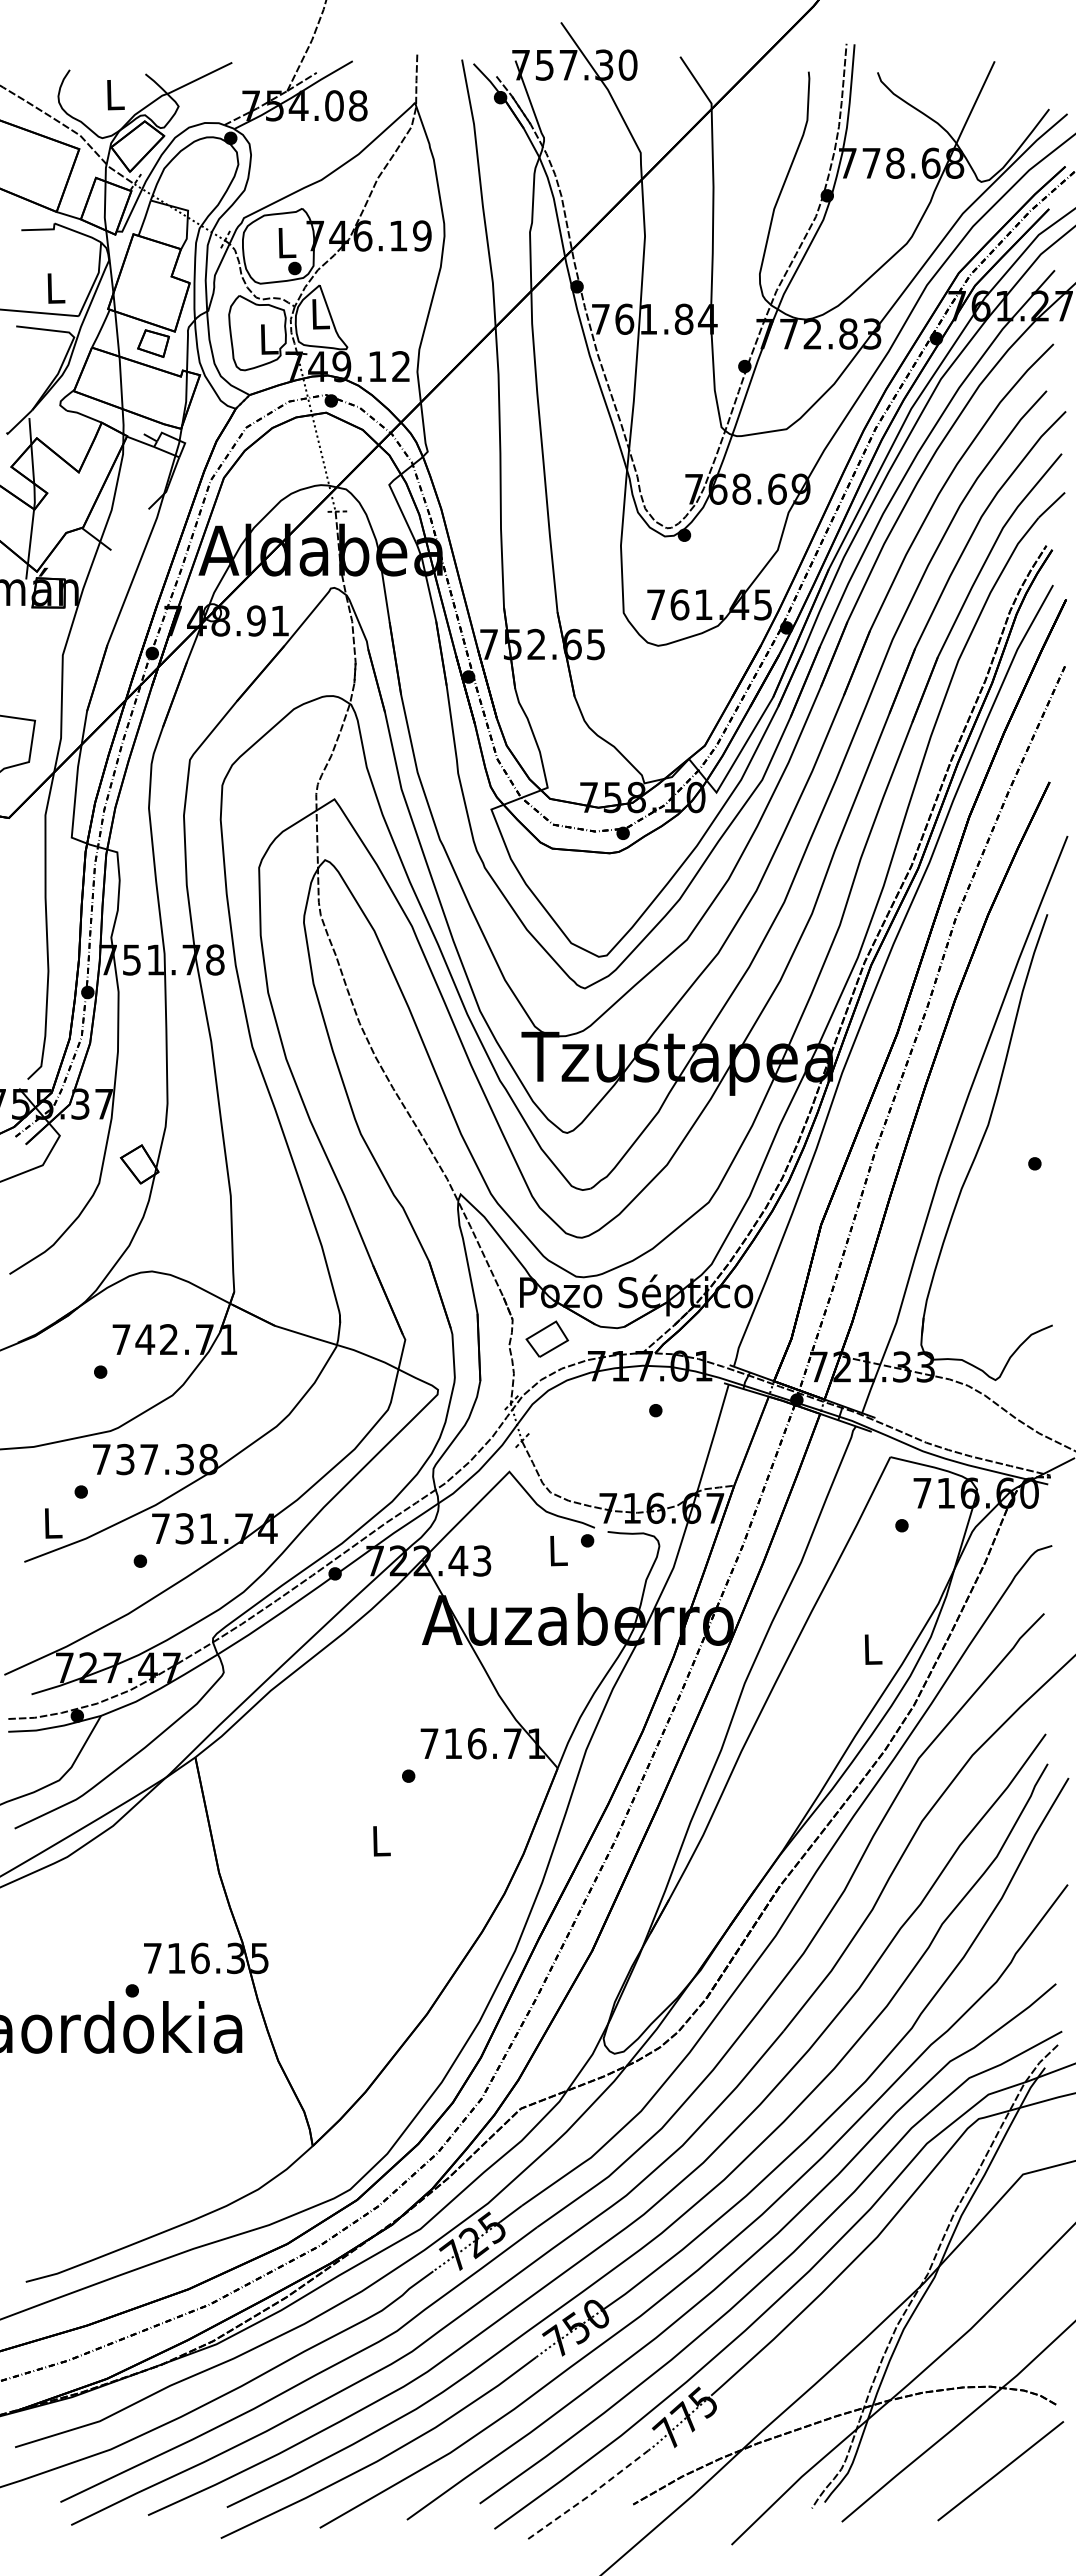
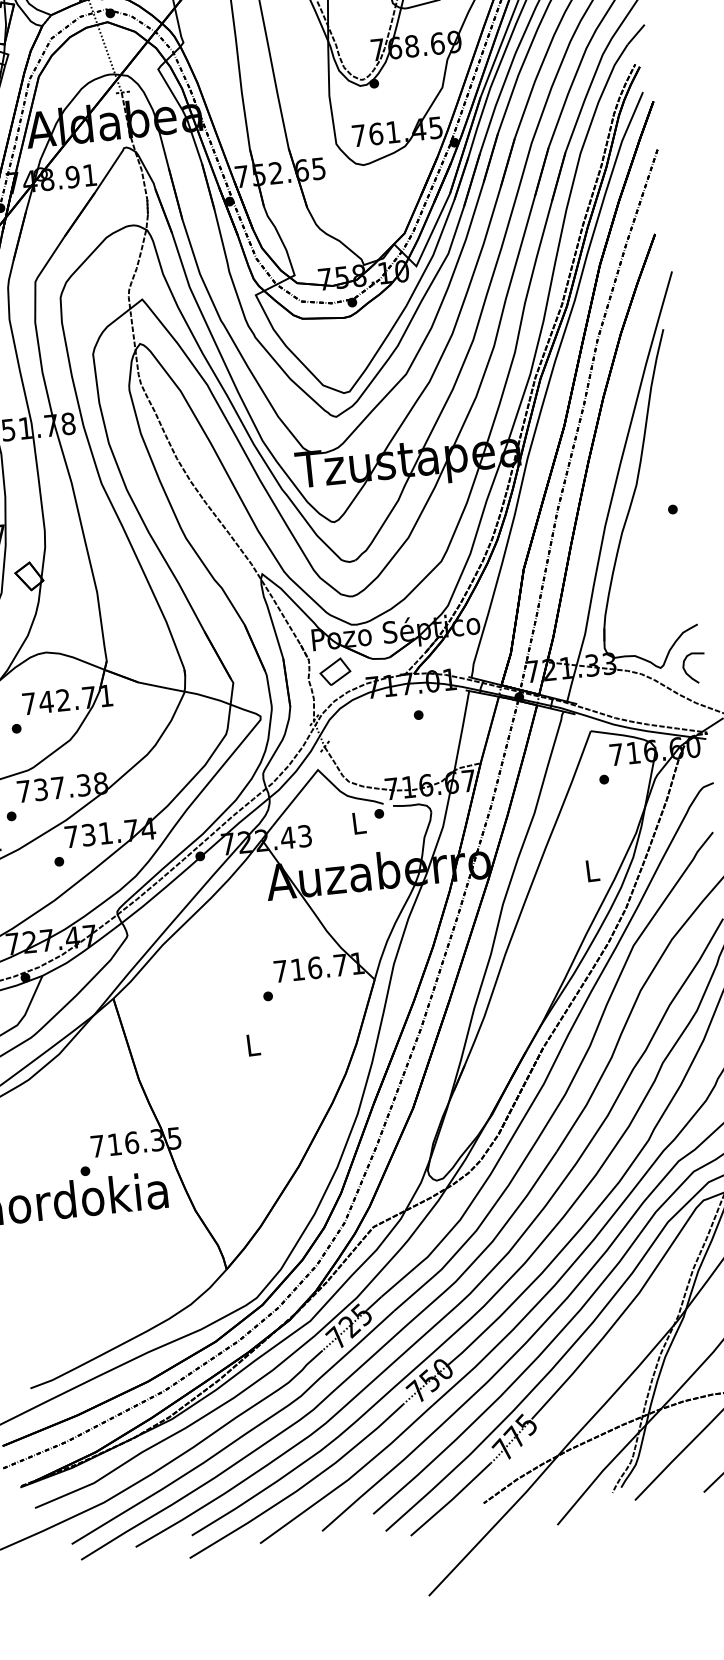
curve: (1032, 1392) -> (688, 674), added
line: (589, 2495) -> (451, 1500), dashed -> solid

